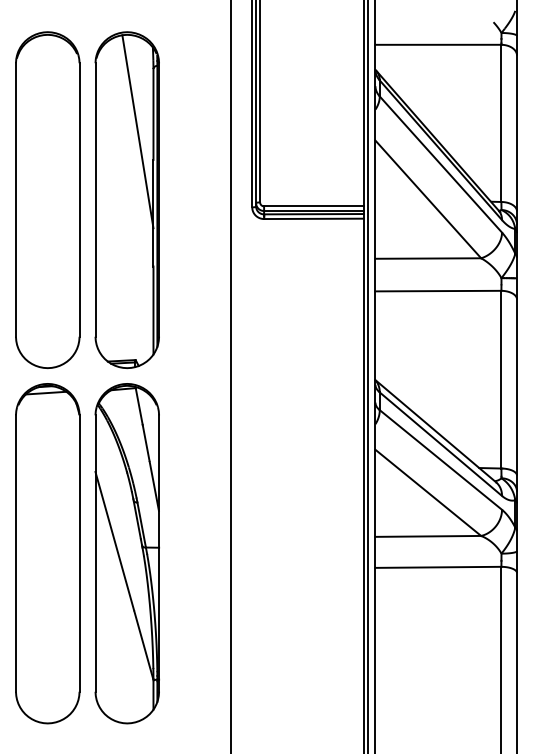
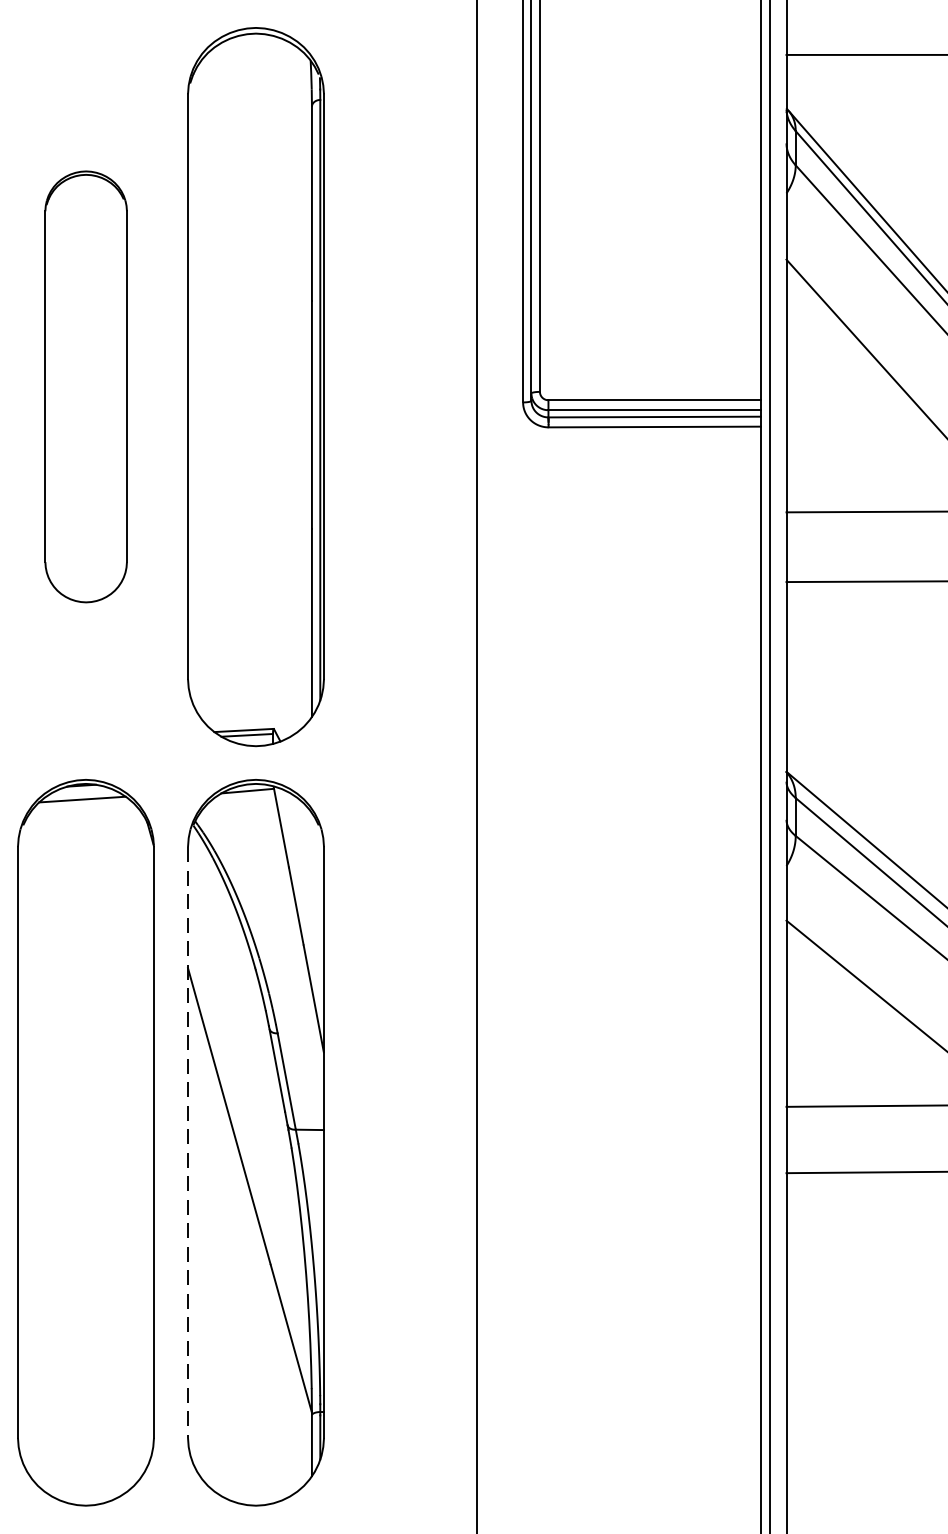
line: (137, 131) -> (277, 240), removed
part: (47, 199) -> (85, 385), size x0.6
line: (95, 554) -> (188, 1144), solid -> dashed

